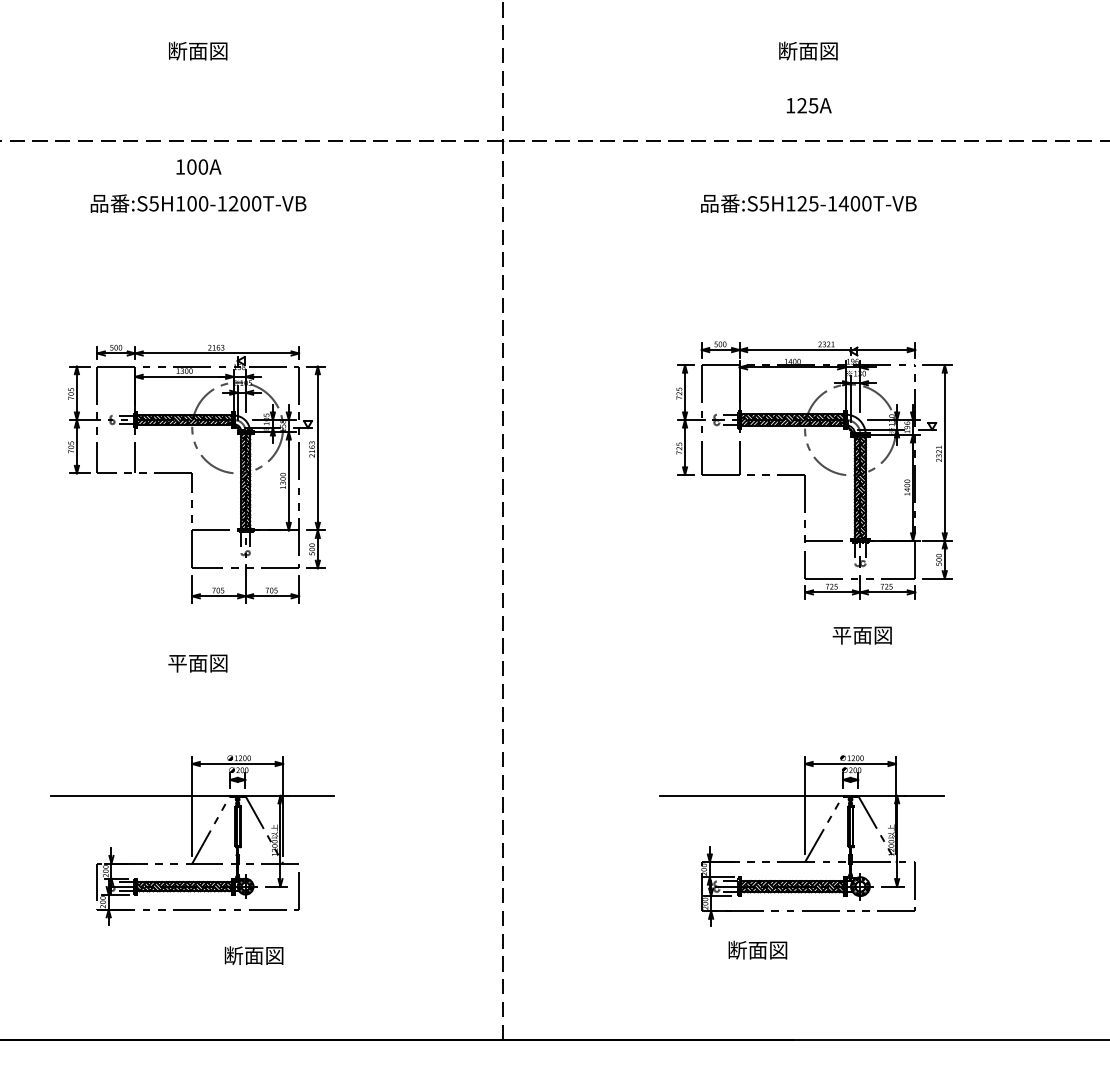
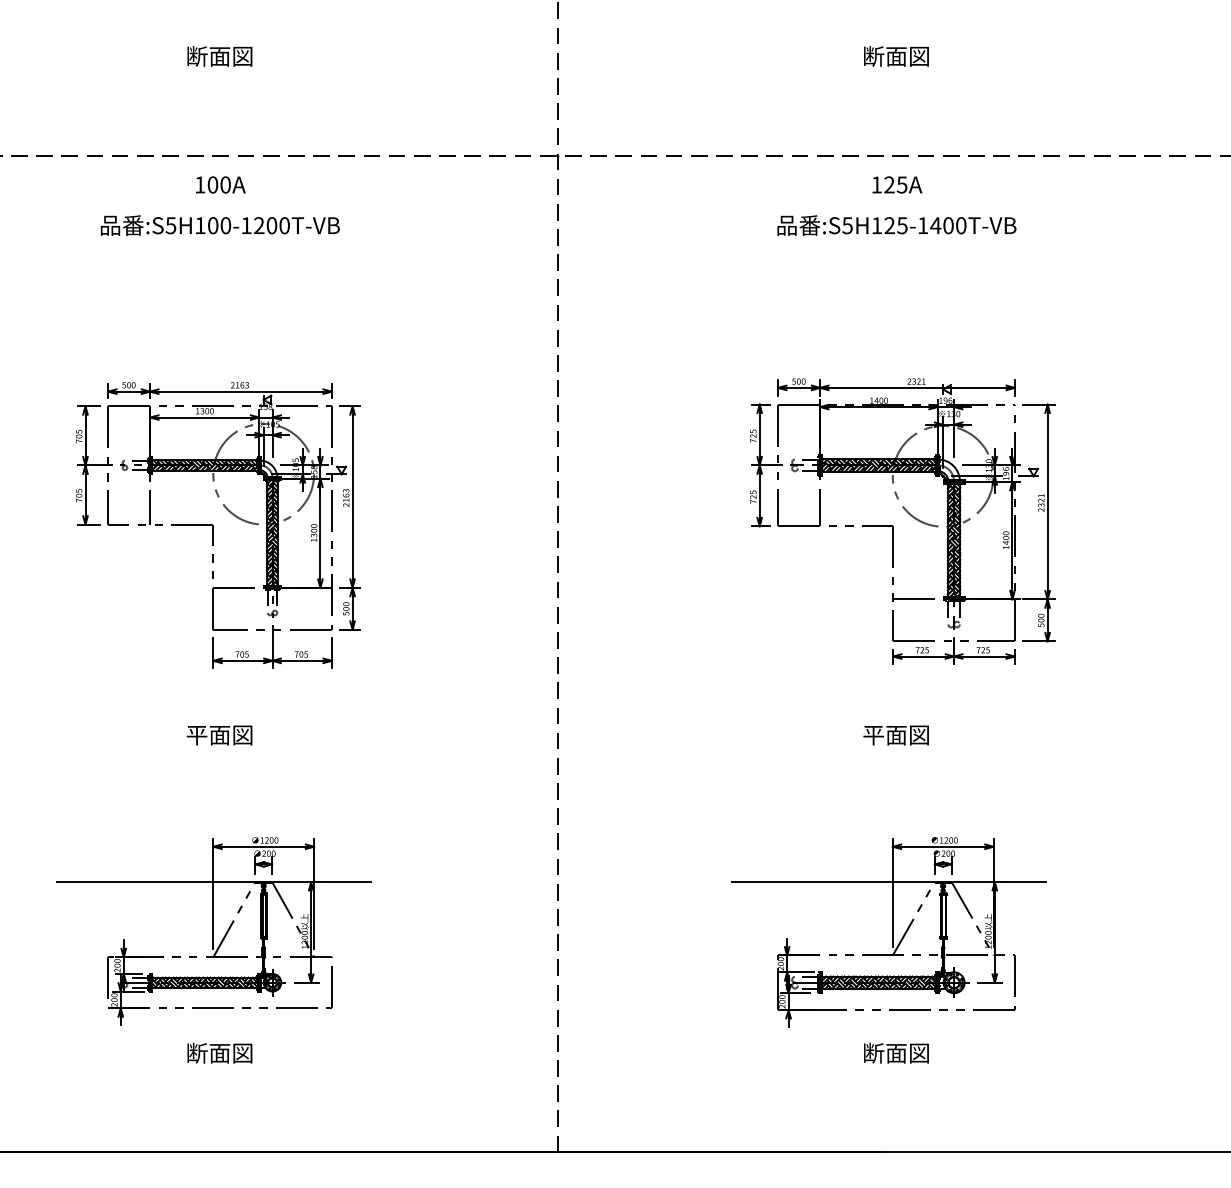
text: (809, 105) -> (897, 184), moved
text: (861, 635) -> (895, 735), moved
text: (757, 949) -> (896, 1052), moved
text: (253, 954) -> (219, 1052), moved

